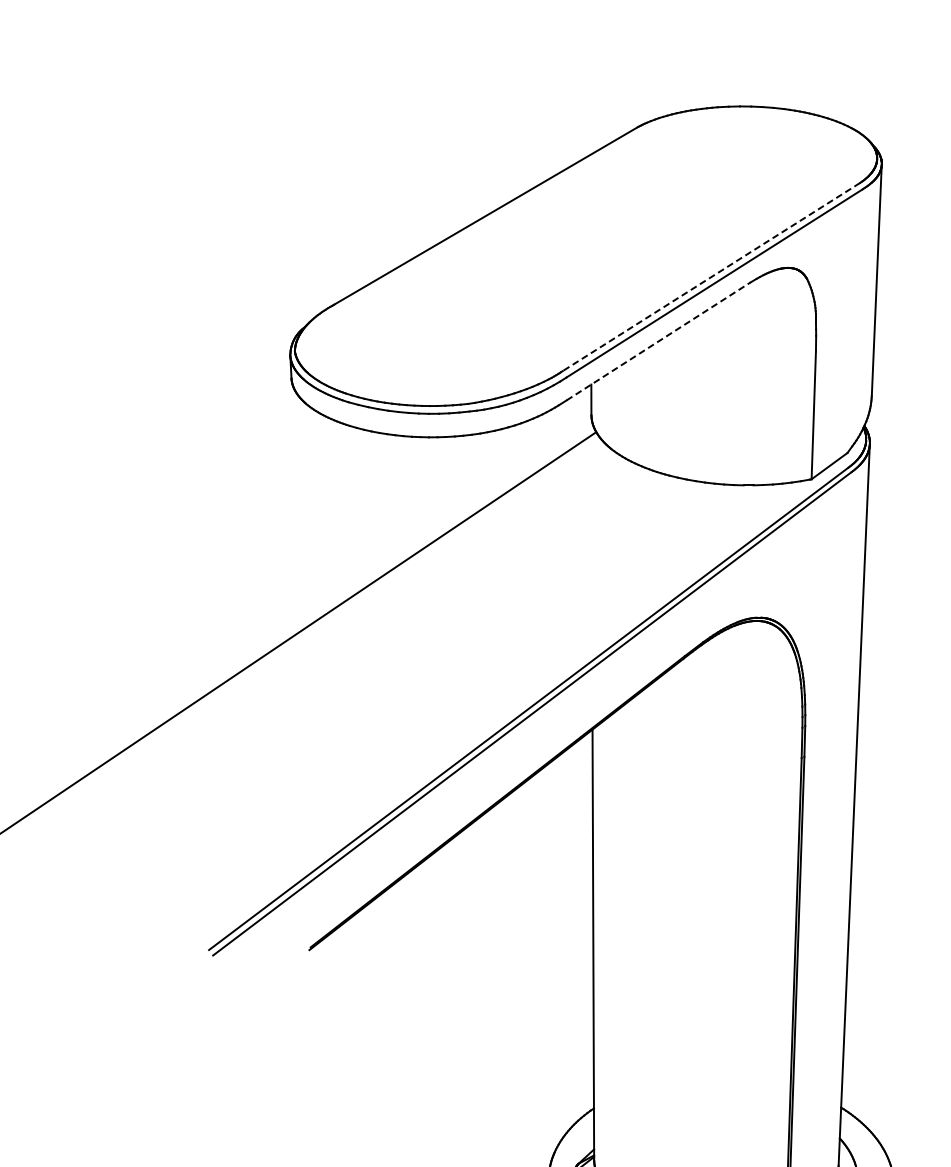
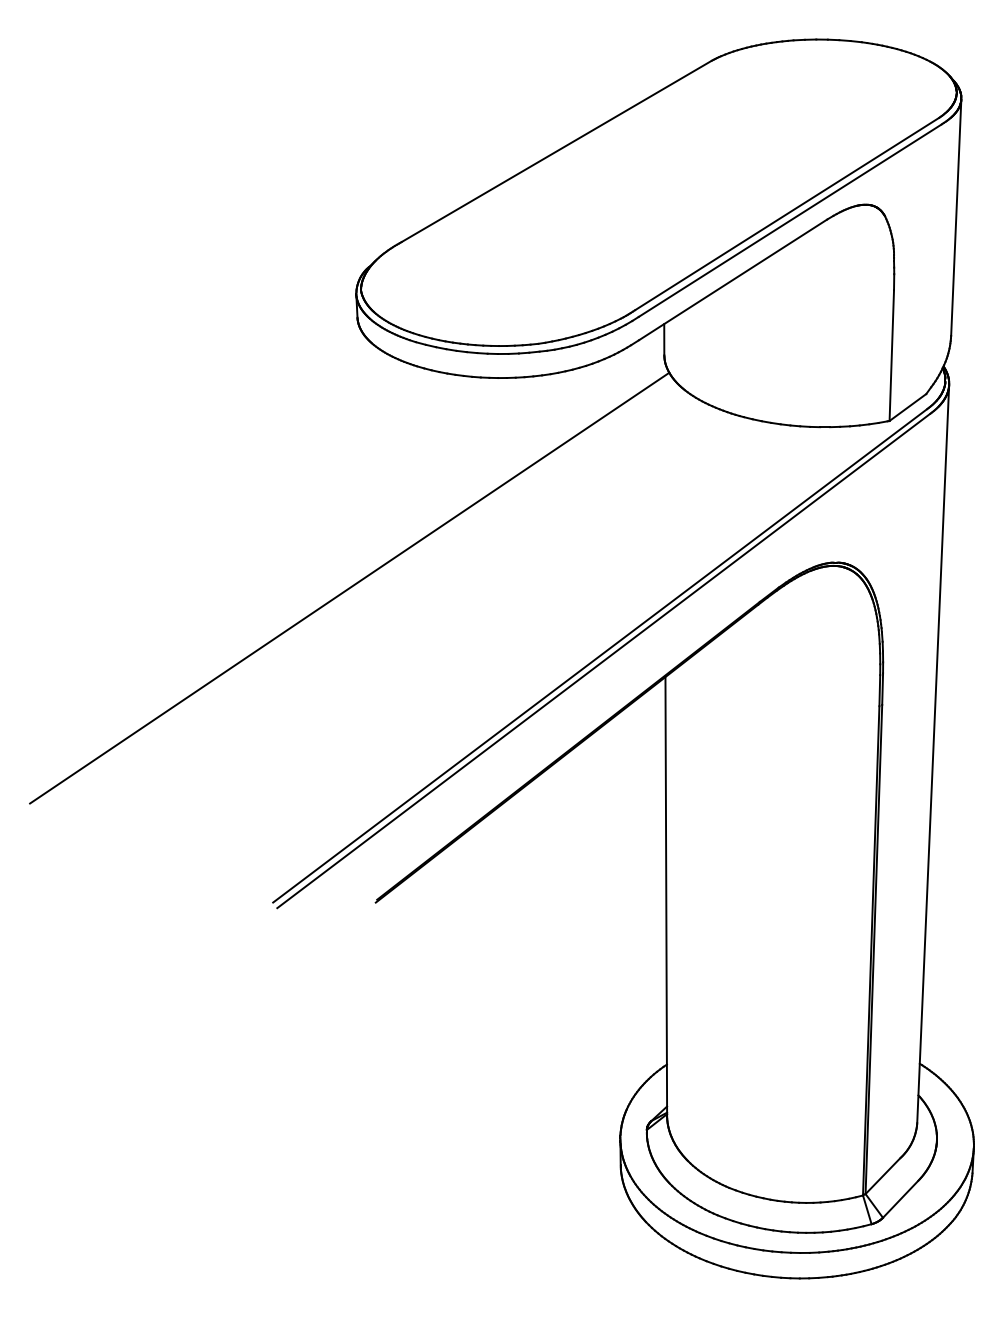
line: (710, 277) -> (786, 214), dashed -> solid
line: (659, 341) -> (733, 279), dashed -> solid

